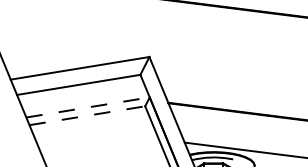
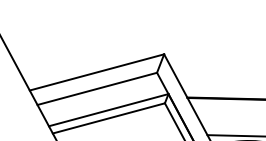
line: (88, 107) -> (109, 110), dashed -> solid
line: (87, 115) -> (108, 118), dashed -> solid

